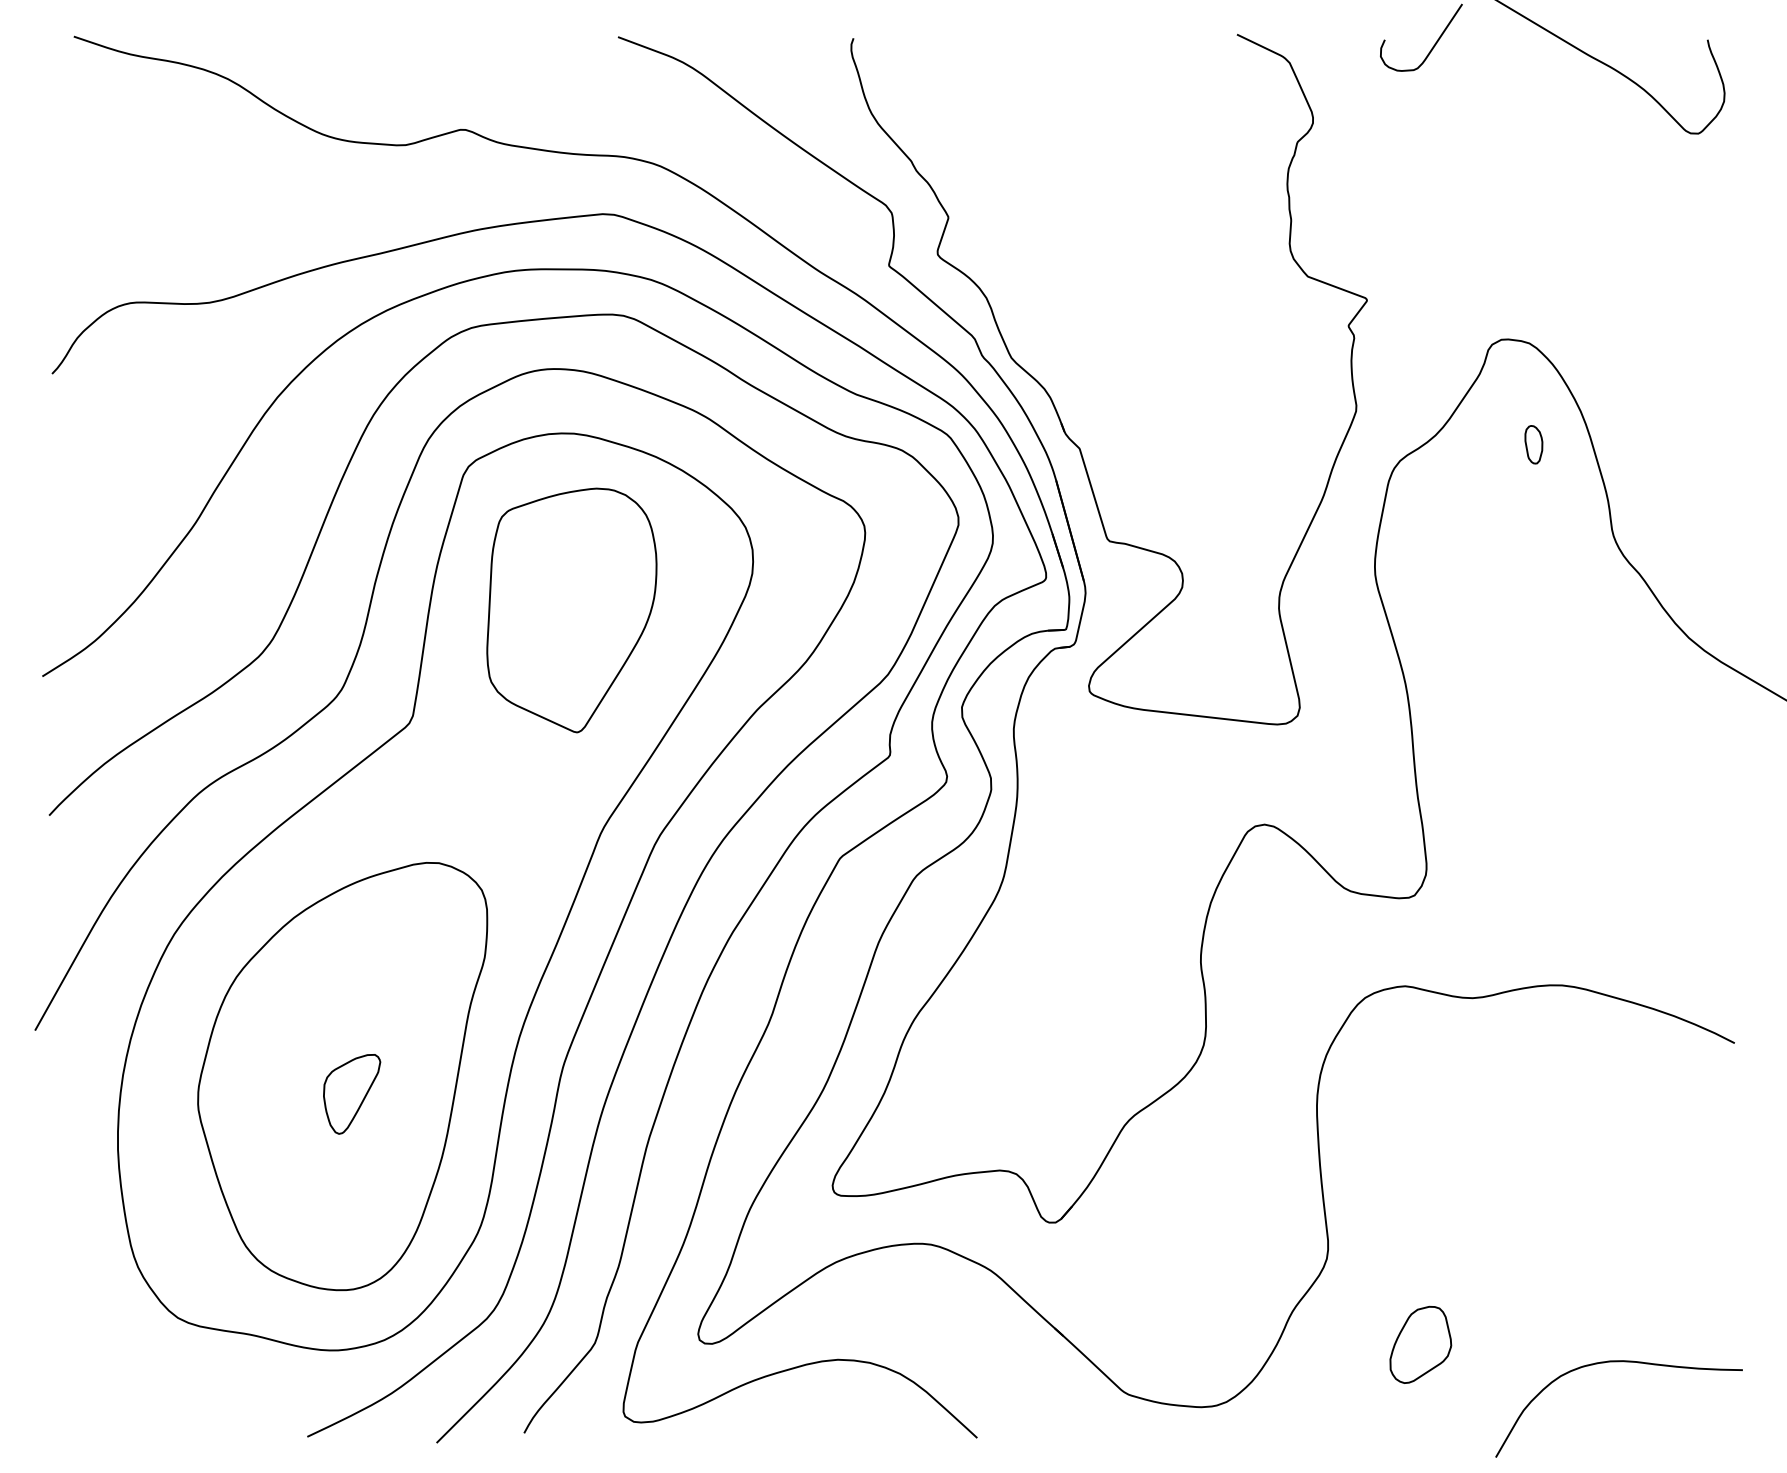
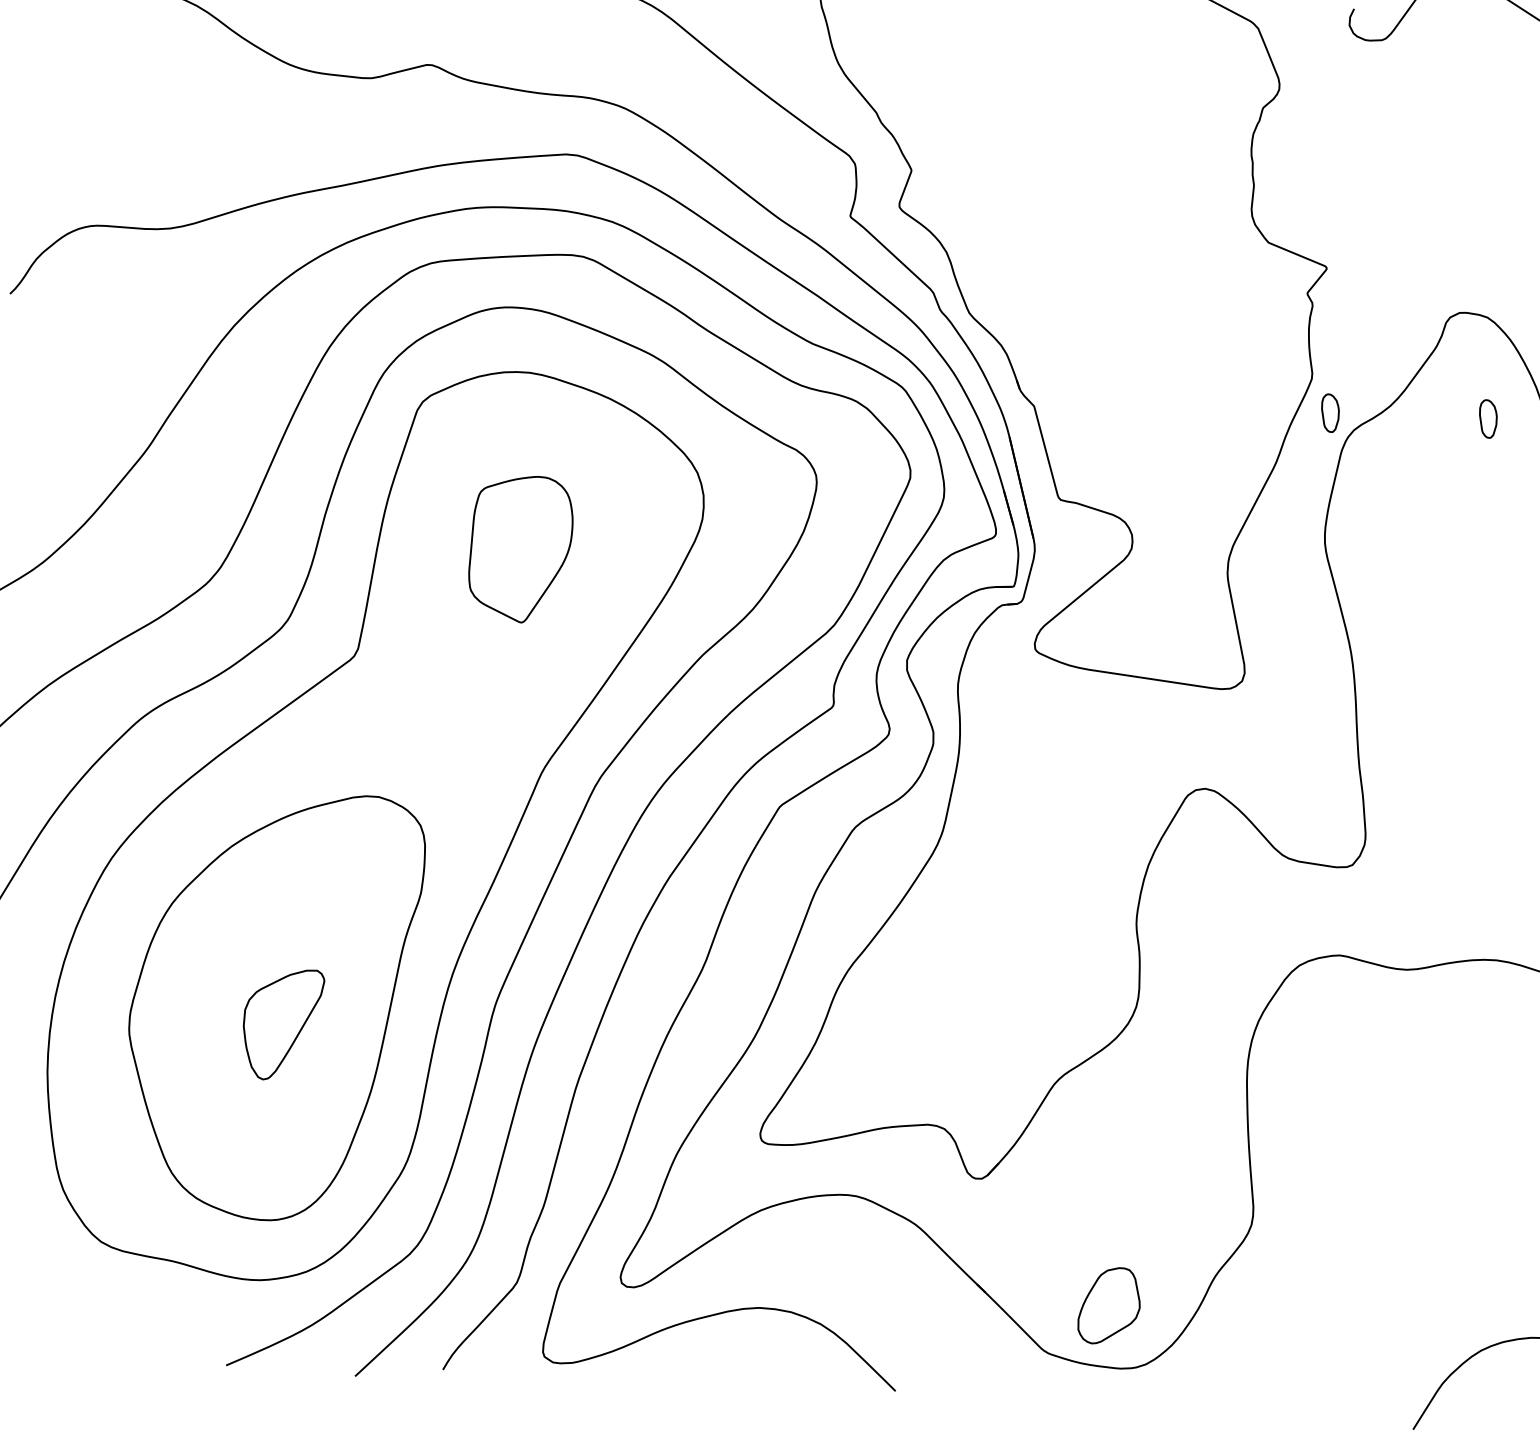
part: (1375, 444) -> (1329, 412), added
part: (571, 610) -> (520, 549), size x0.6
part: (352, 1094) -> (283, 1025), size x1.4
part: (1420, 1344) -> (1109, 1305), moved

